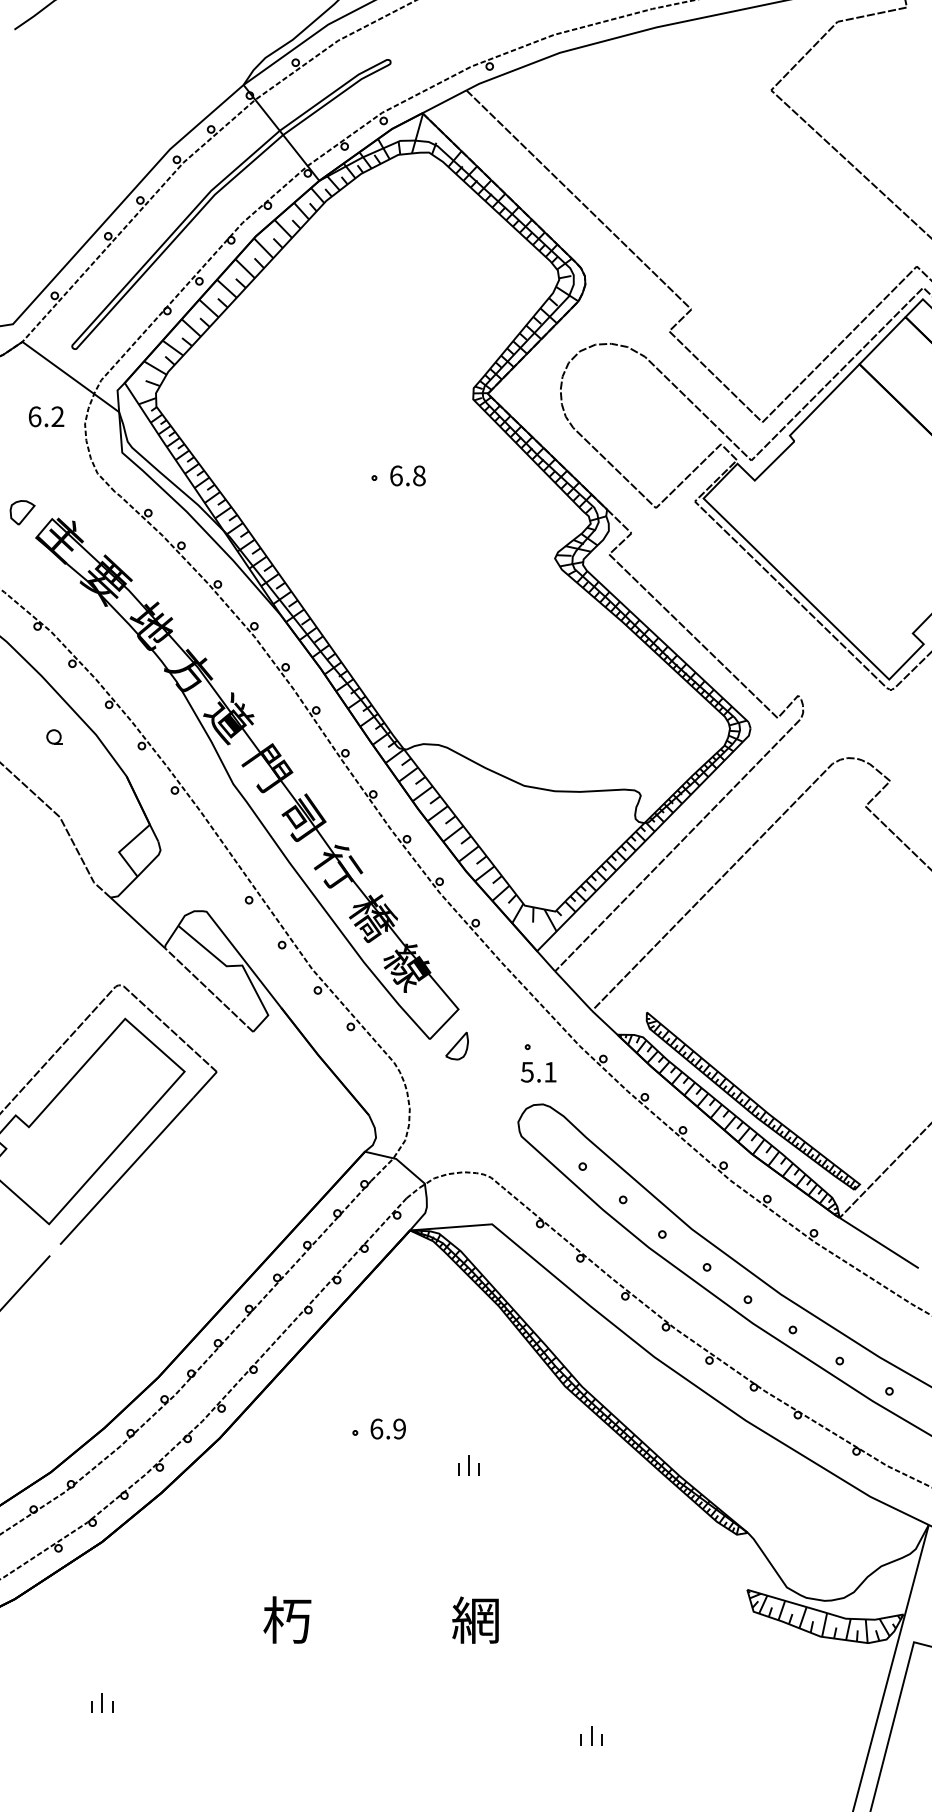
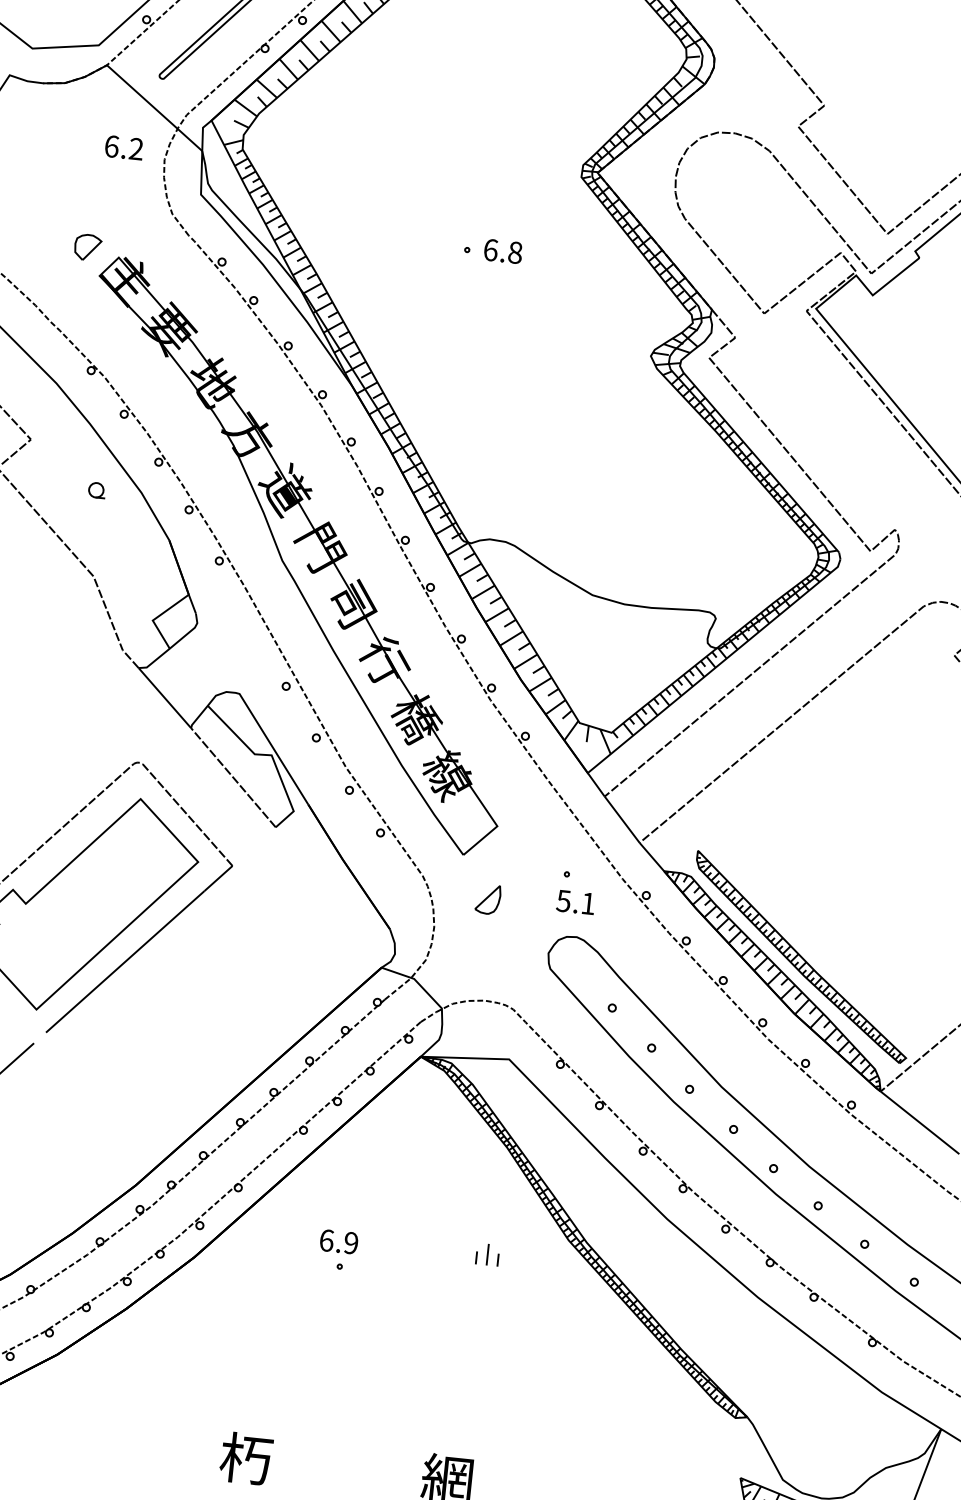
part: (456, 1045) -> (487, 898), moved
text: (387, 1428) -> (338, 1241), moved
part: (468, 1465) -> (486, 1254), moved

